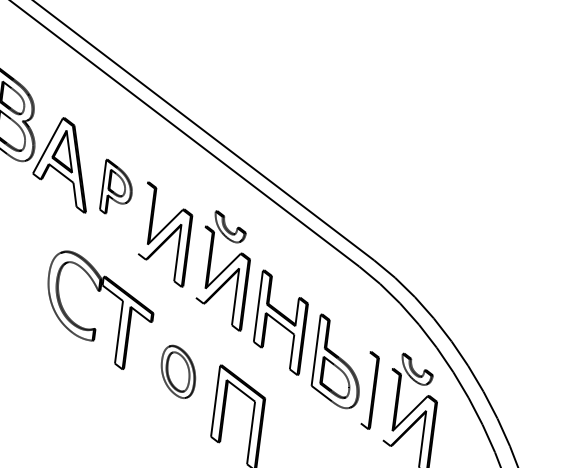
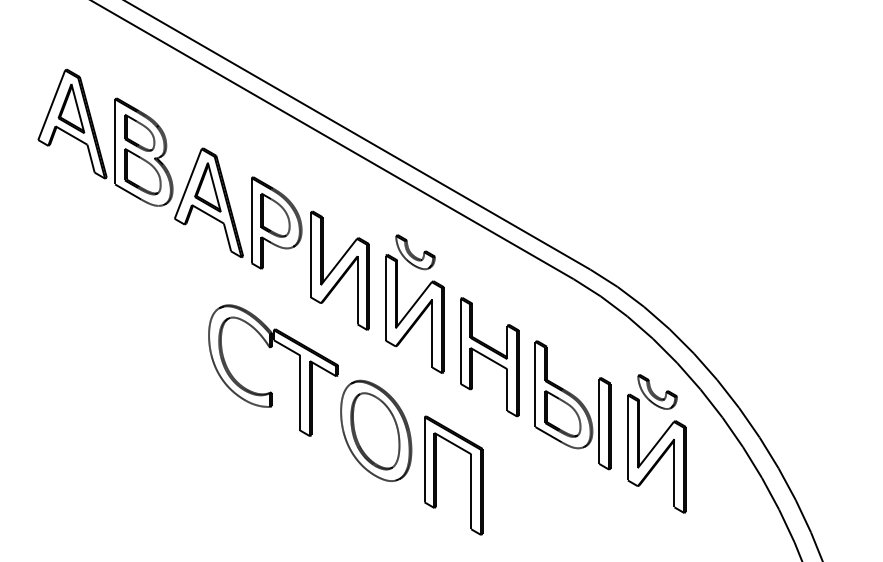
part: (117, 187) -> (276, 222), size x1.43
line: (143, 218) -> (311, 254), added
line: (200, 261) -> (385, 297), added
part: (178, 371) -> (376, 430), size x1.67
line: (365, 387) -> (599, 420), added
line: (387, 404) -> (627, 437), added

